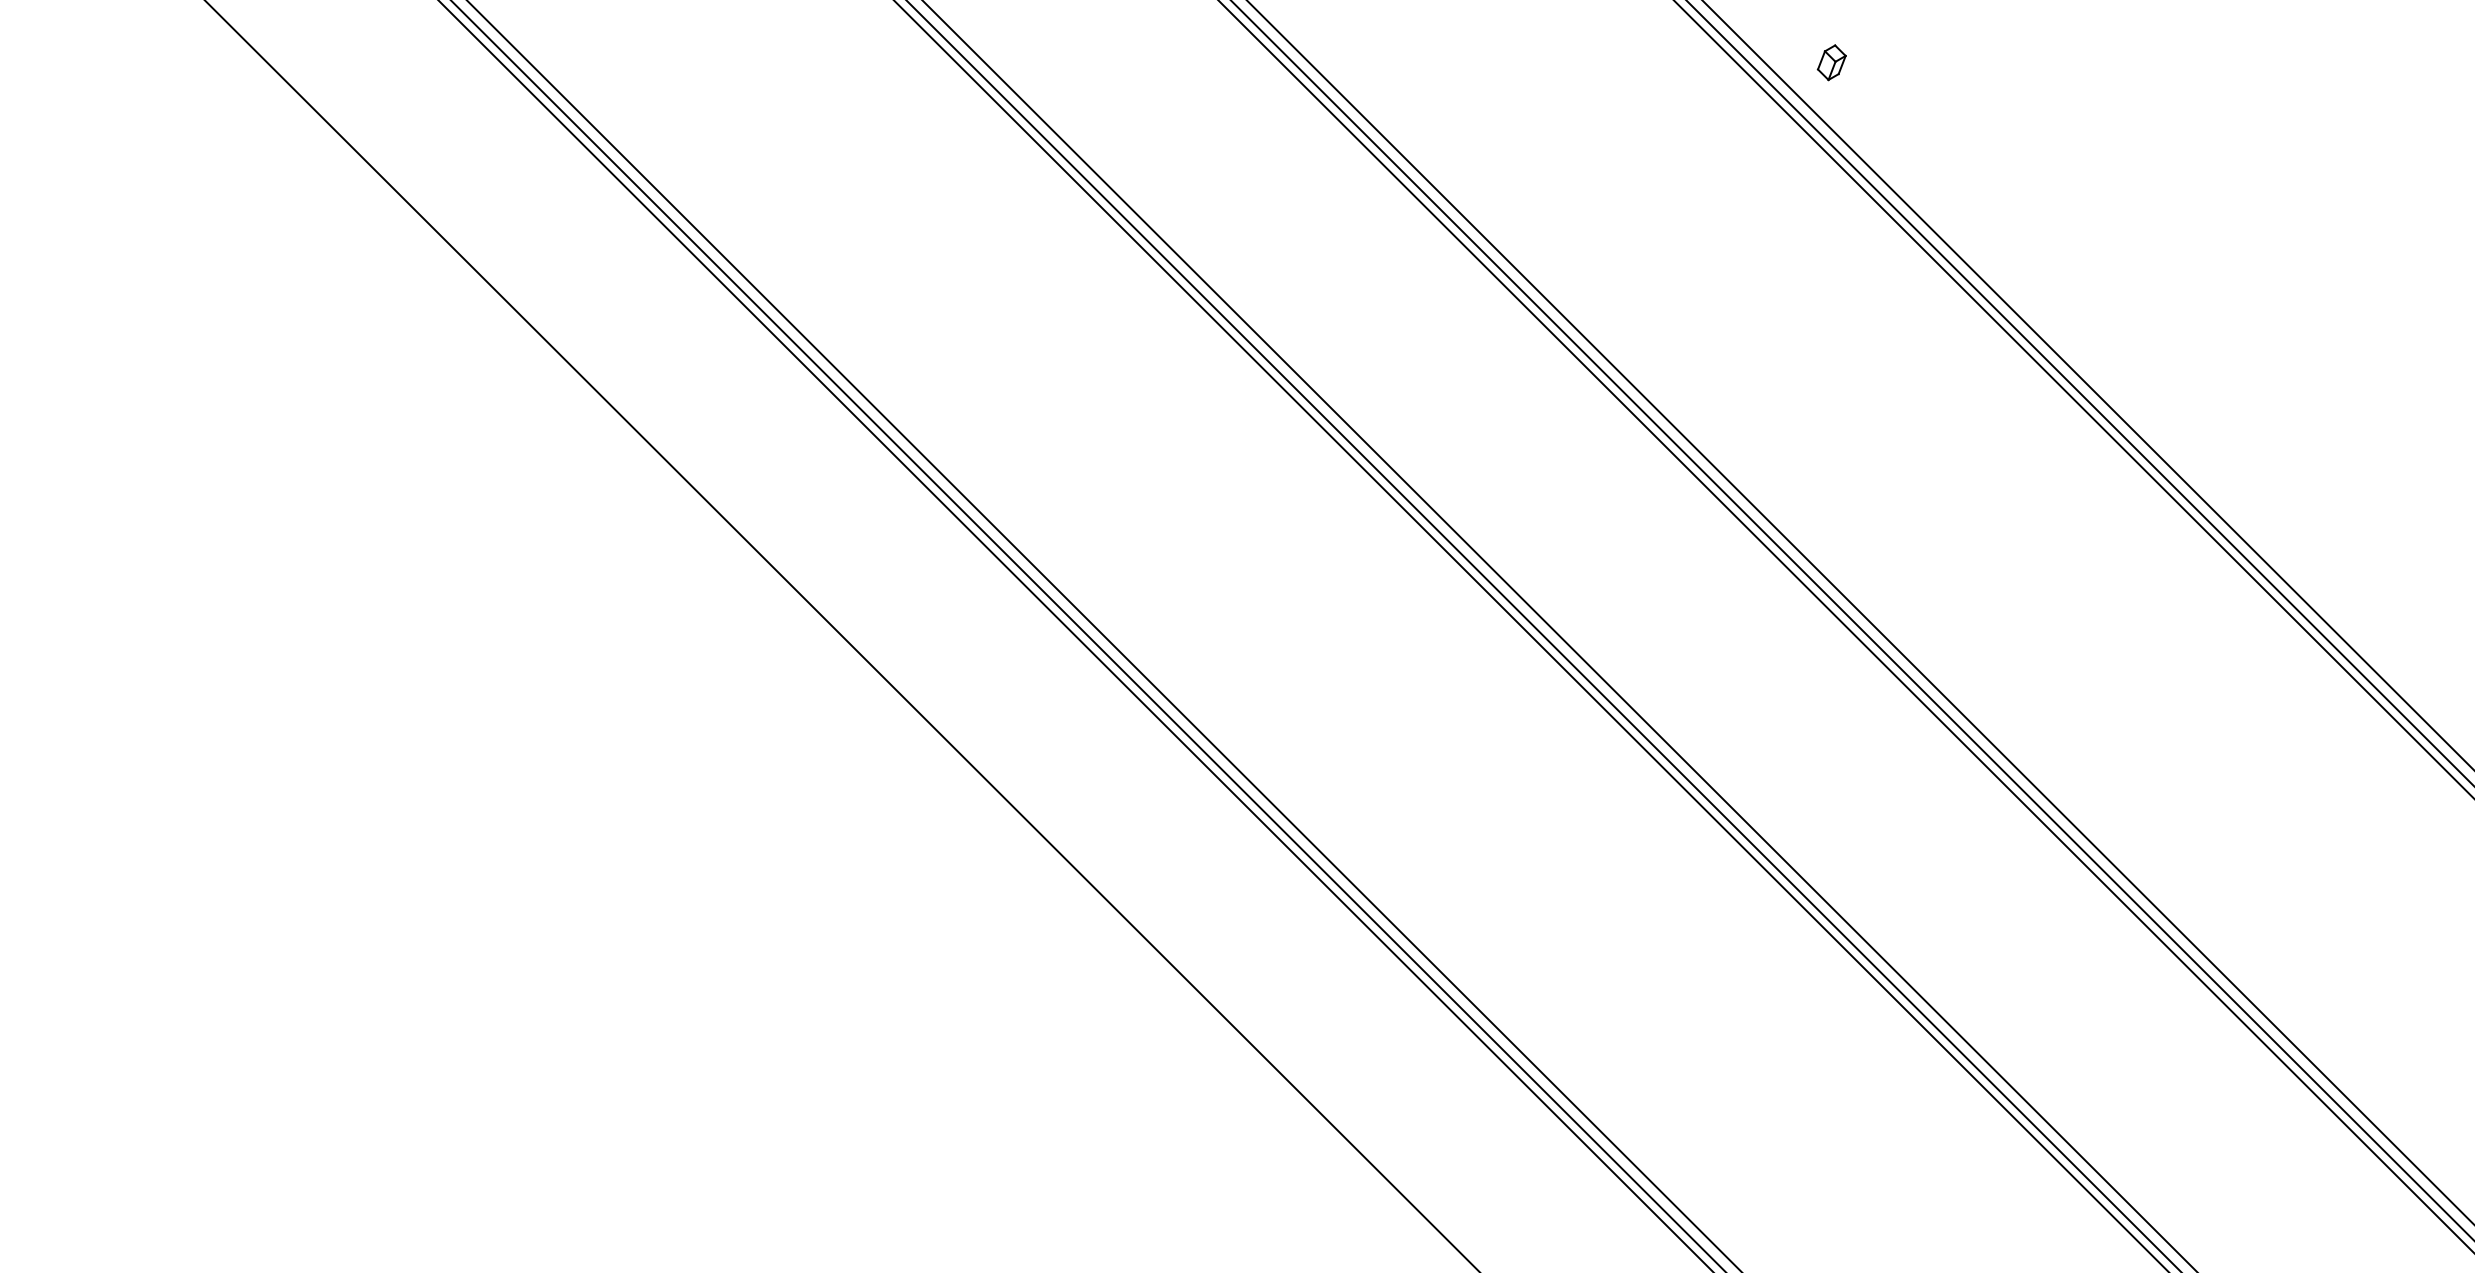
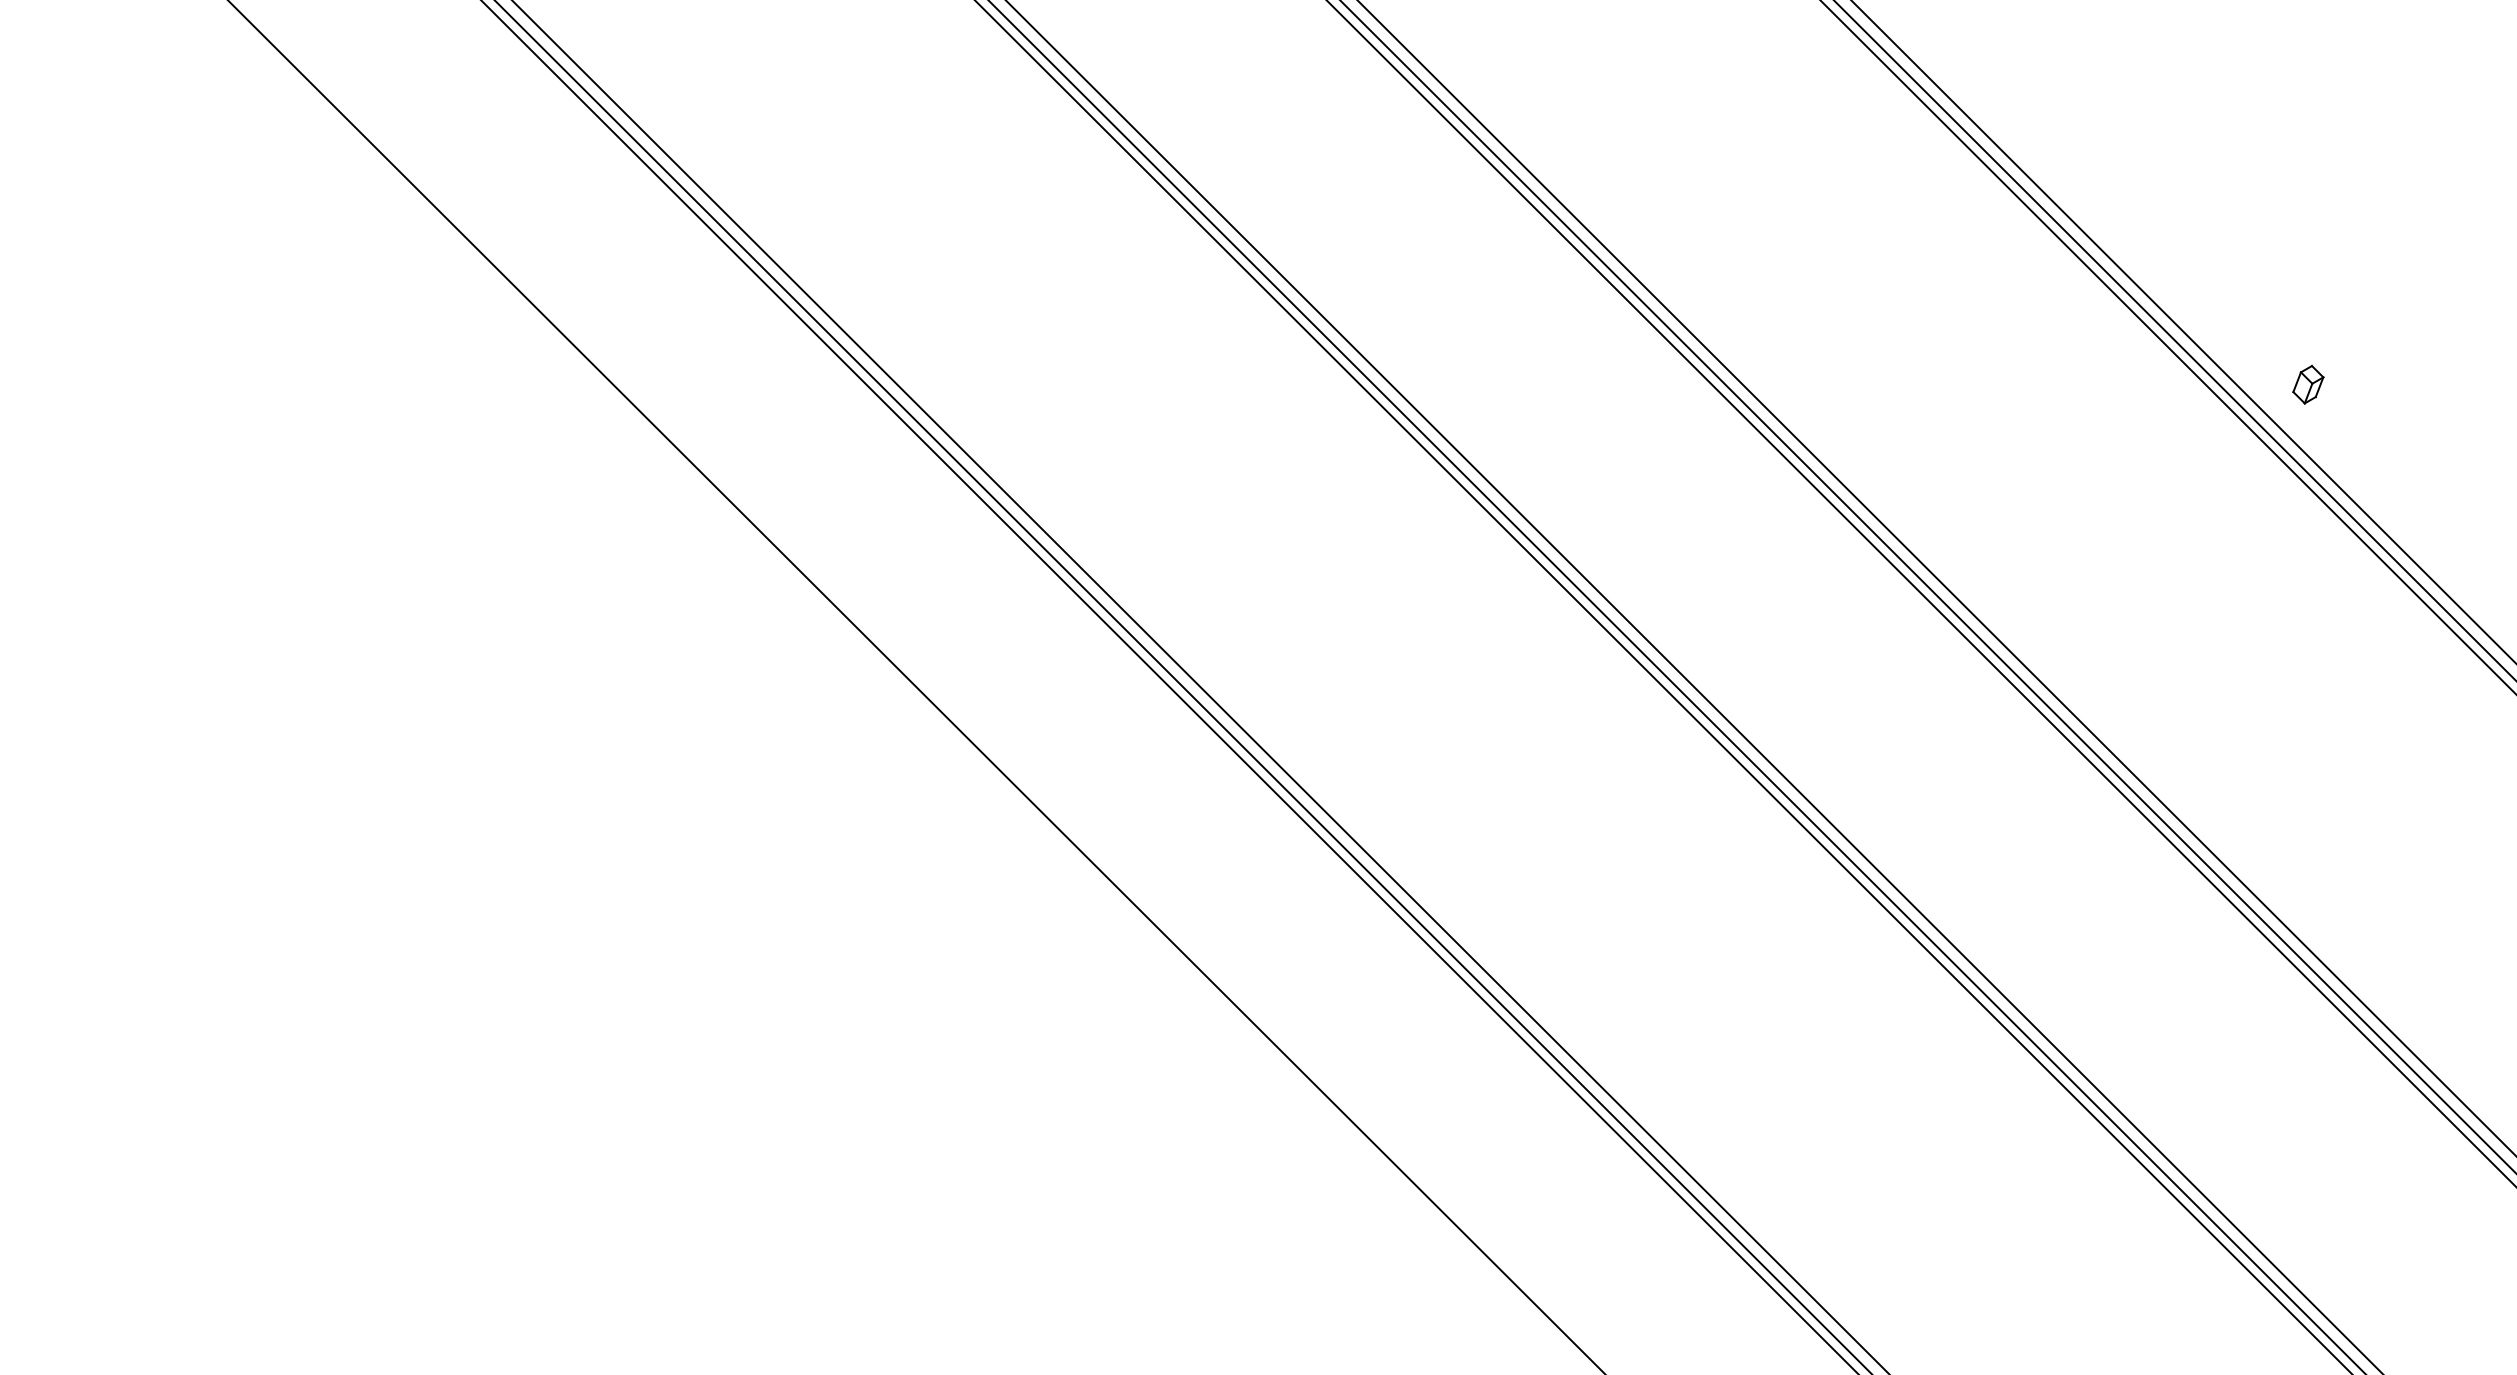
part: (1831, 62) -> (2307, 384), moved

